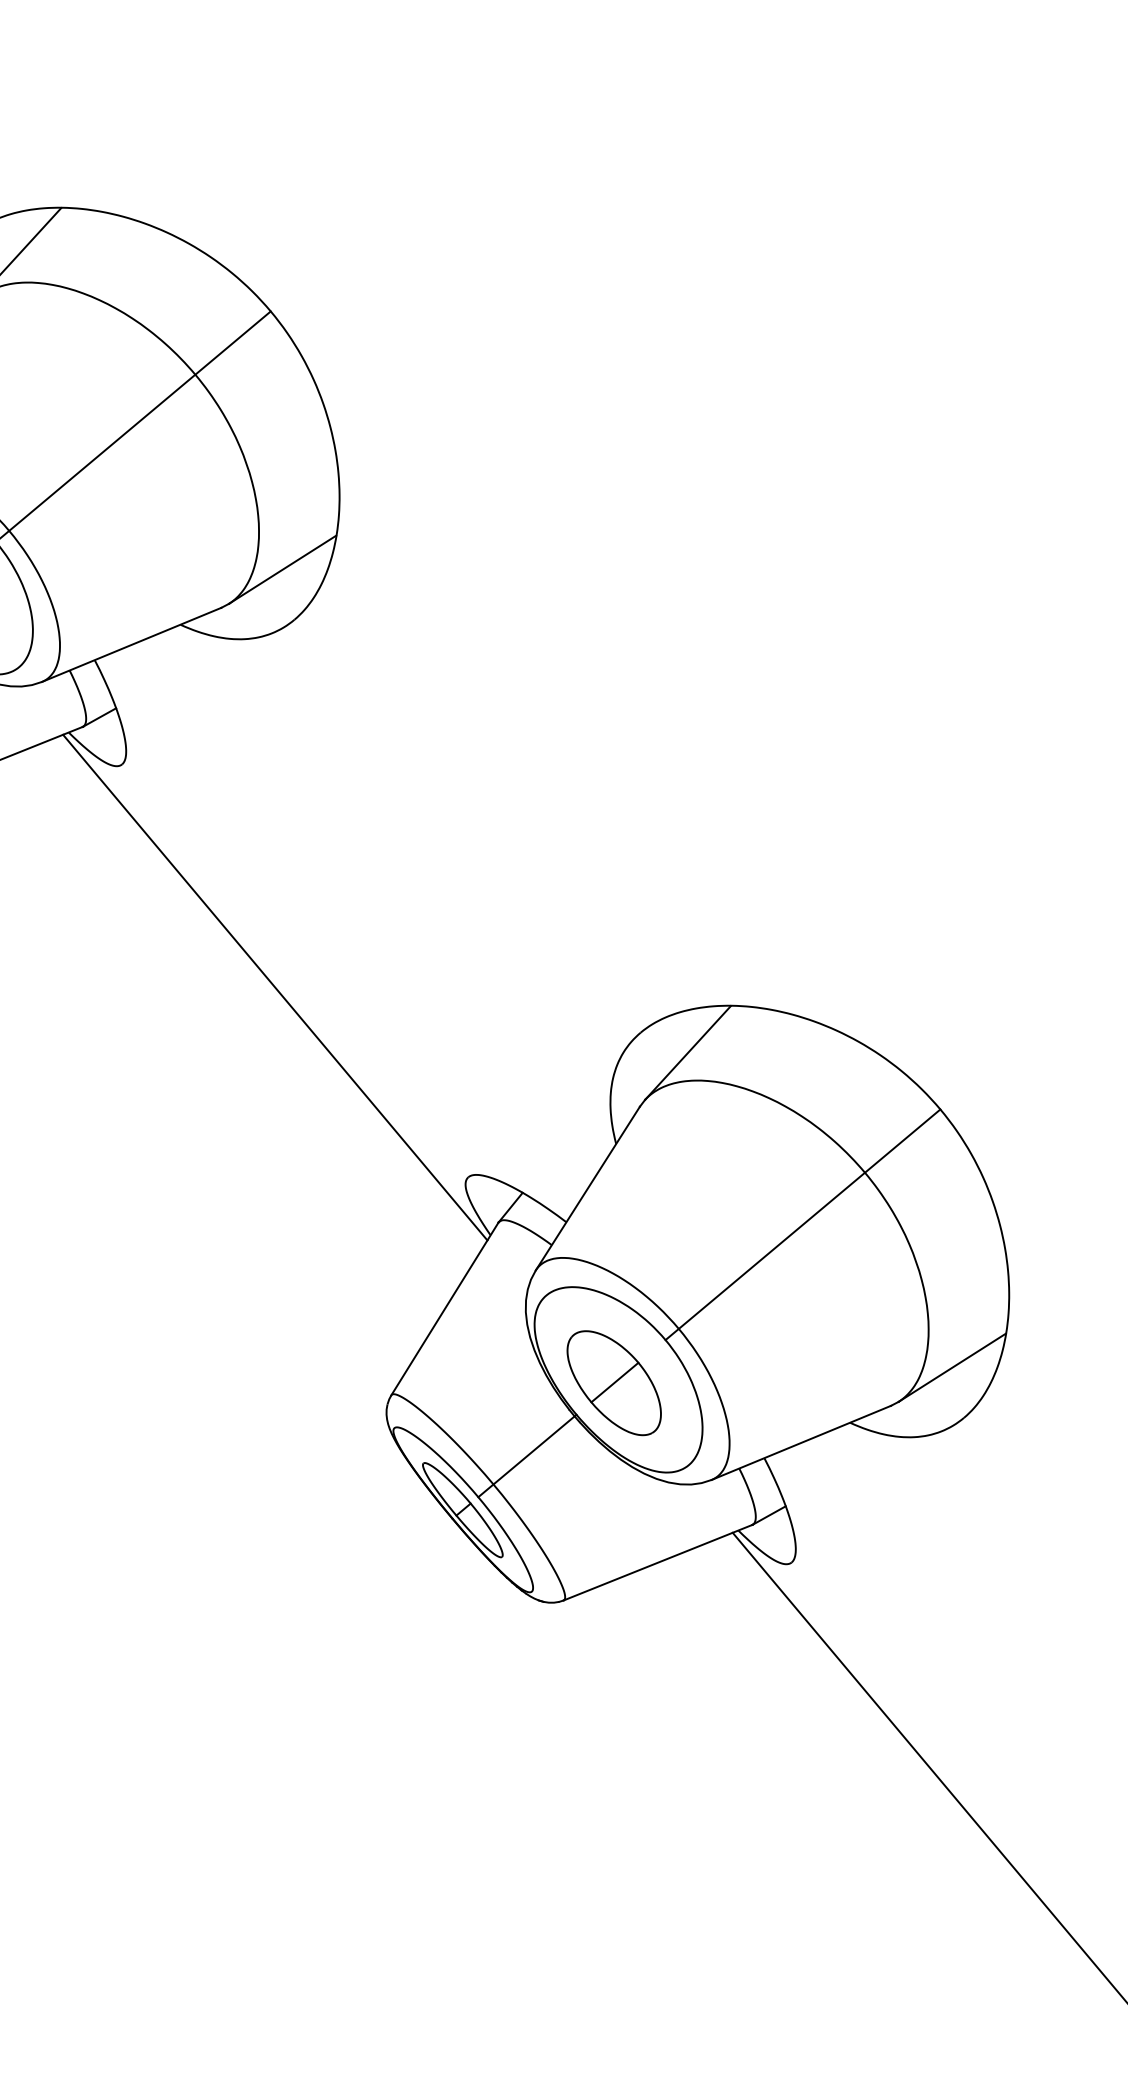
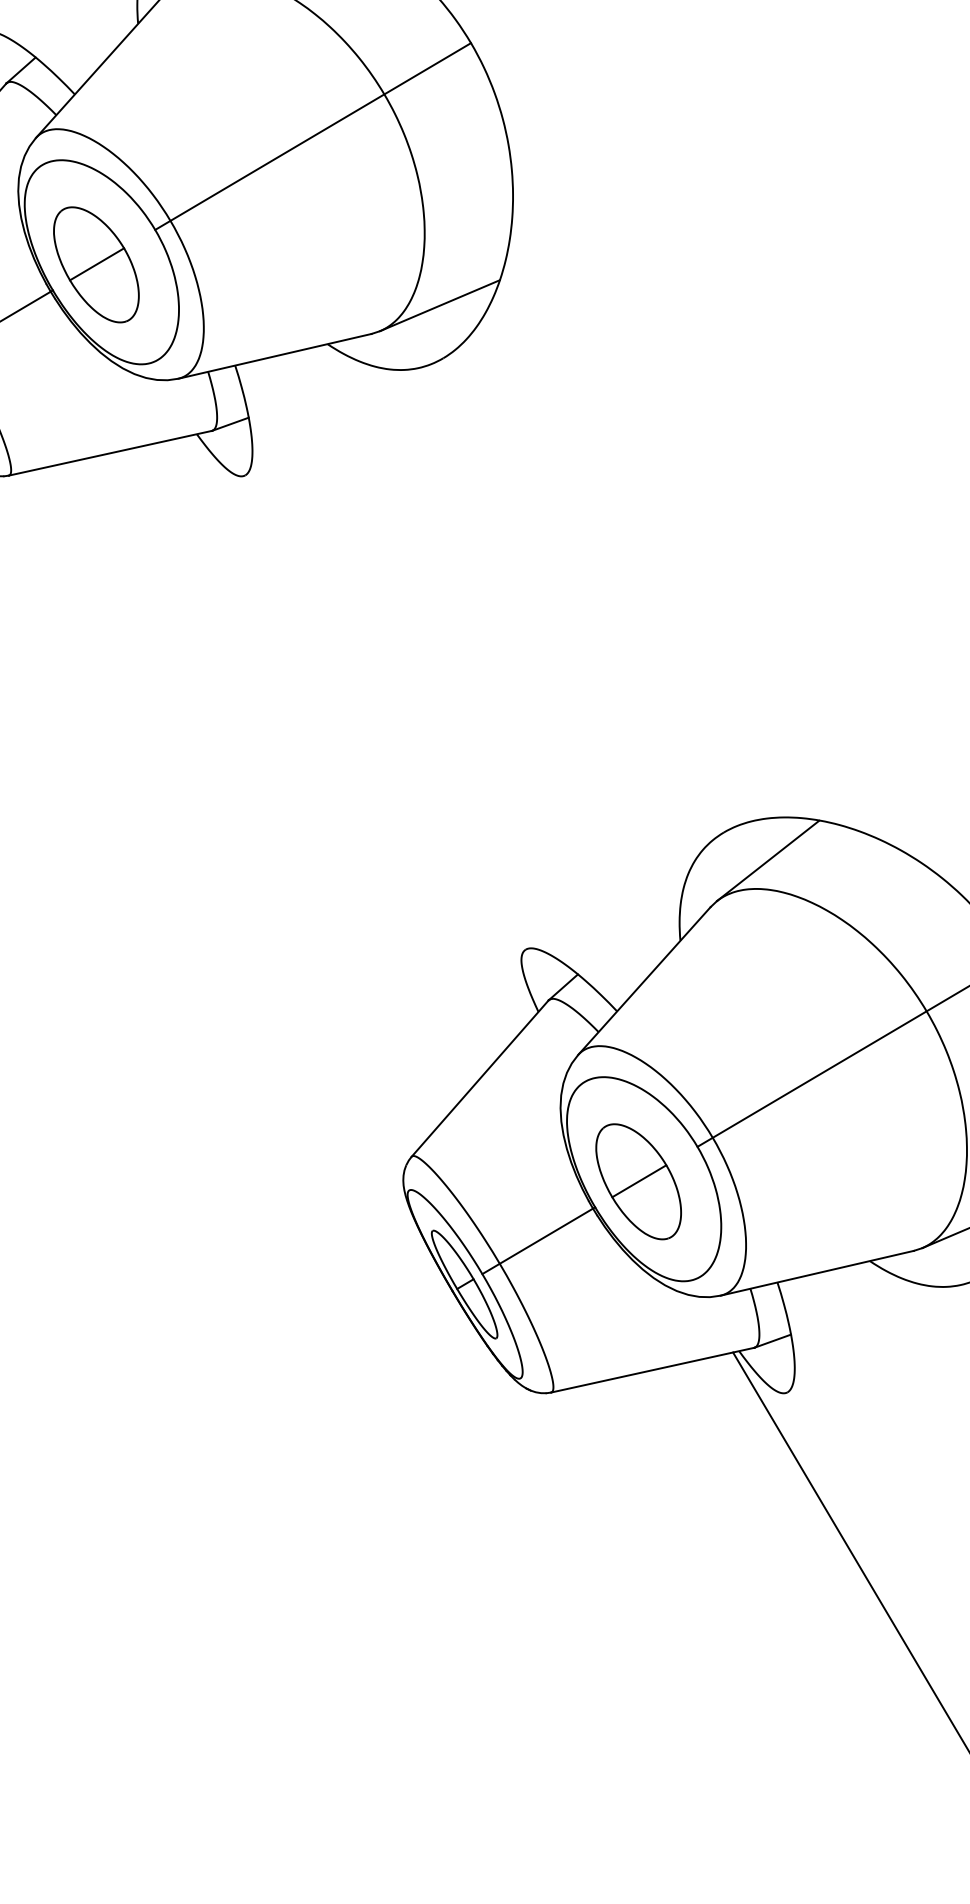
line: (275, 987) -> (362, 726), removed

